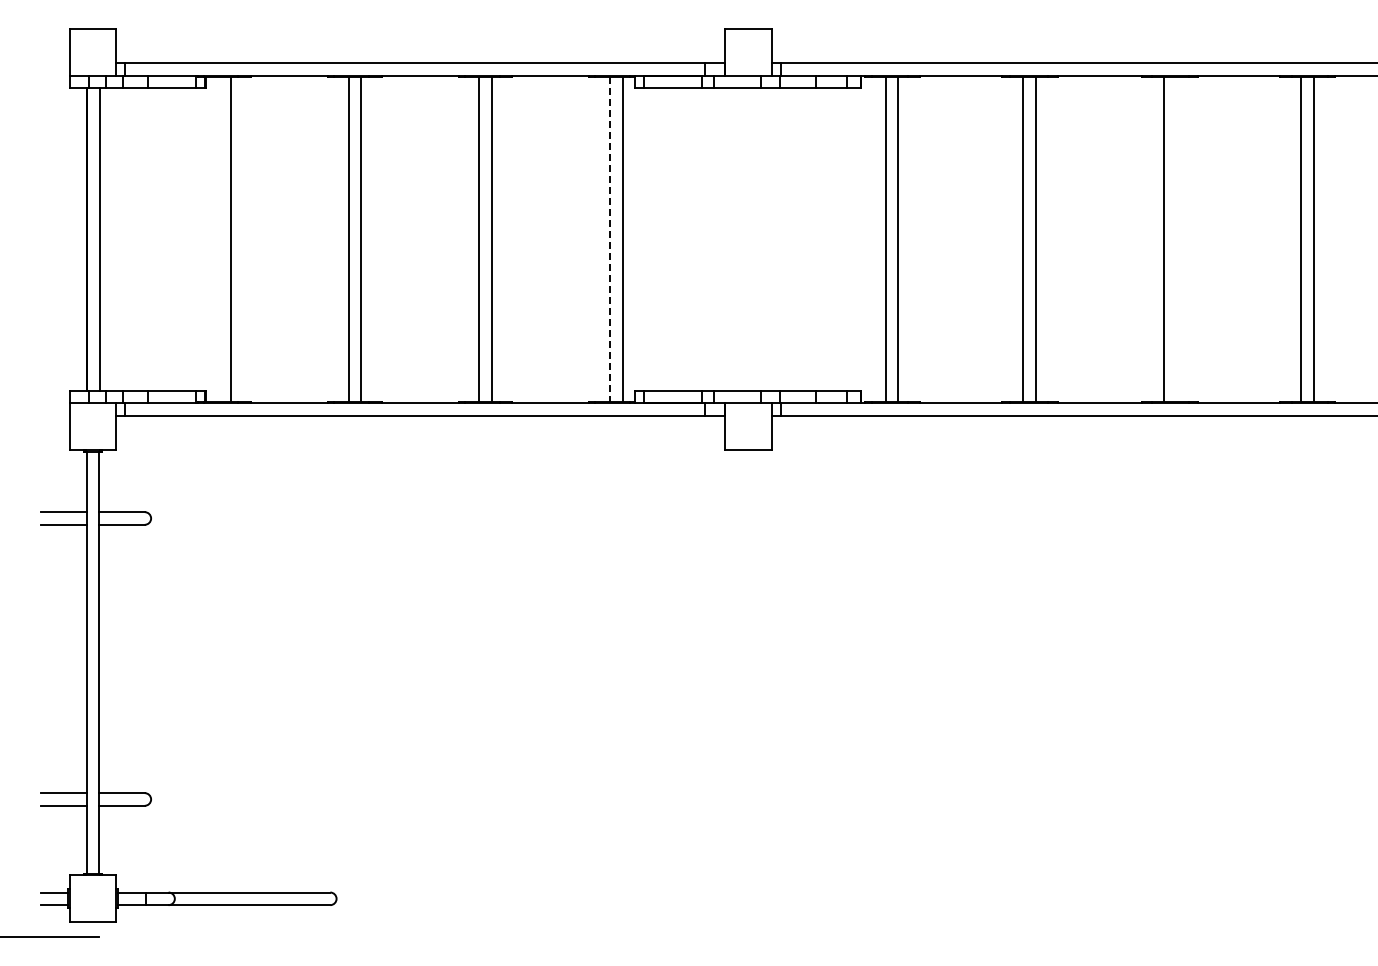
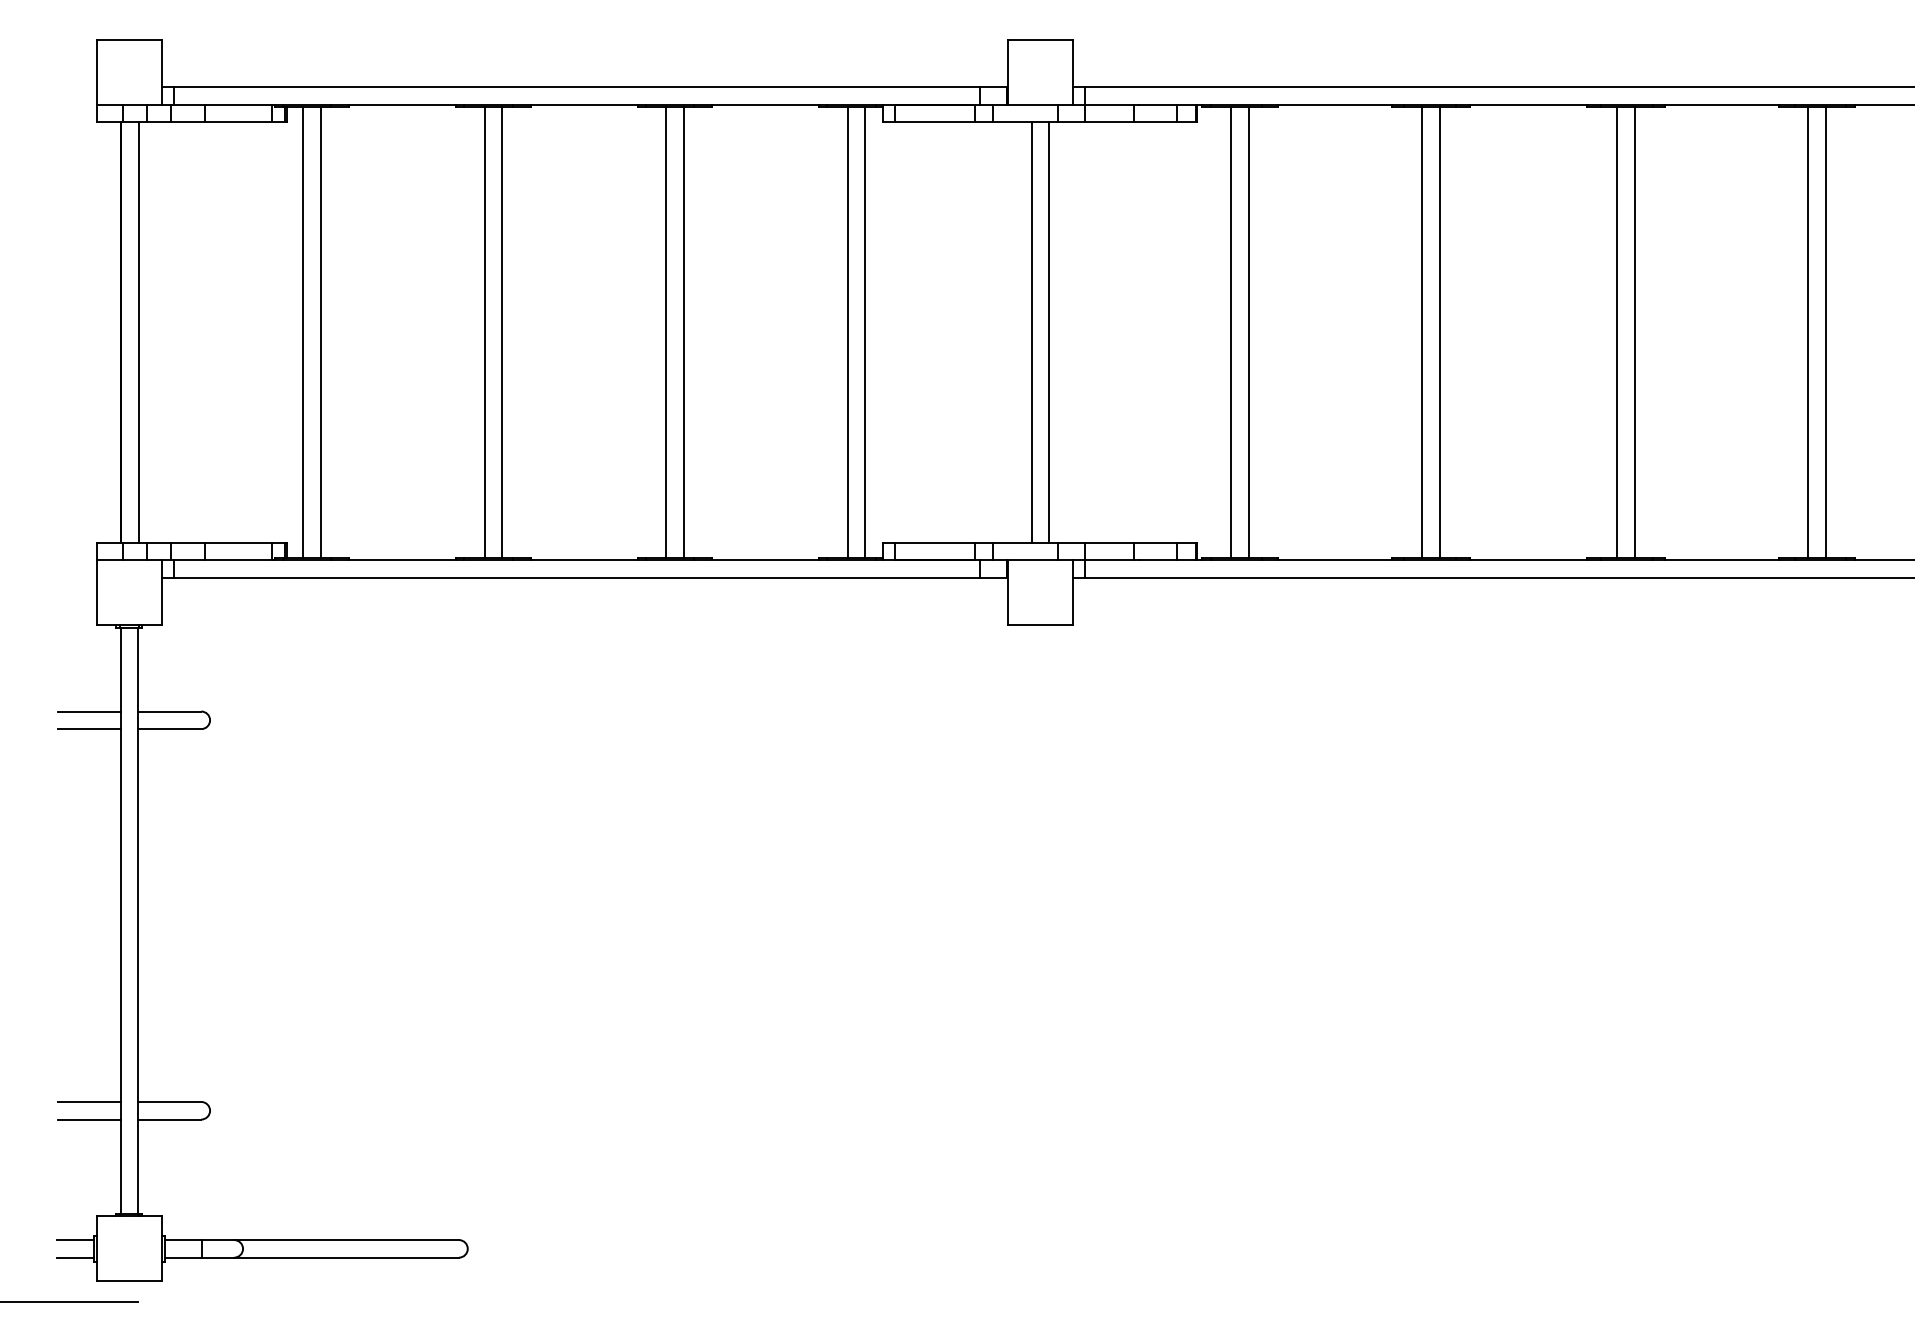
line: (218, 239) -> (303, 332), added
line: (742, 239) -> (1031, 332), added
line: (754, 239) -> (1048, 332), added
line: (1176, 239) -> (1634, 332), added
line: (609, 240) -> (847, 334), dashed -> solid

